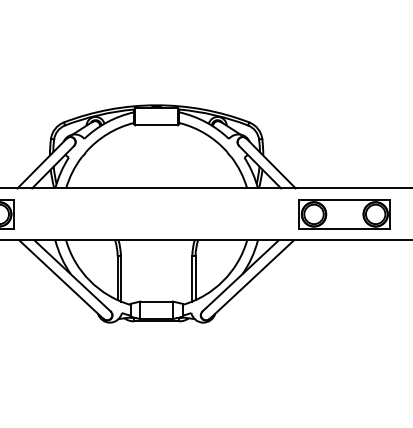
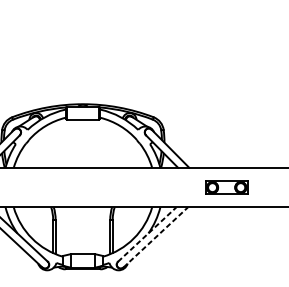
part: (344, 214) -> (226, 187), size x0.6
line: (241, 275) -> (147, 234), solid -> dashed
line: (251, 279) -> (155, 237), solid -> dashed

